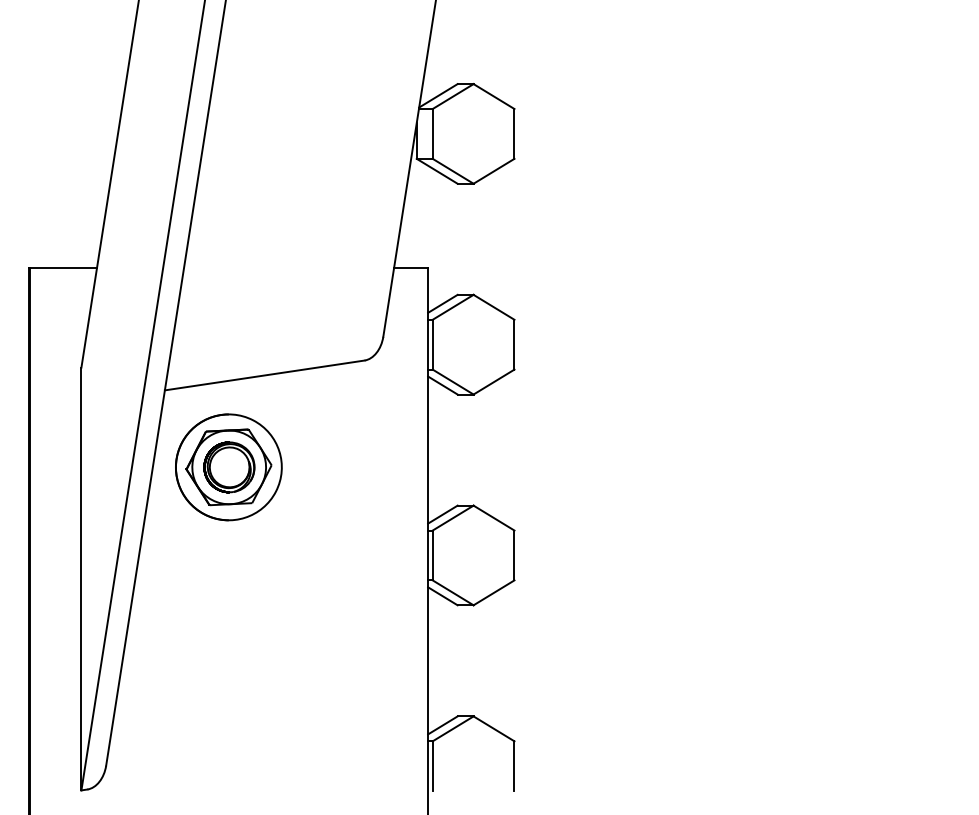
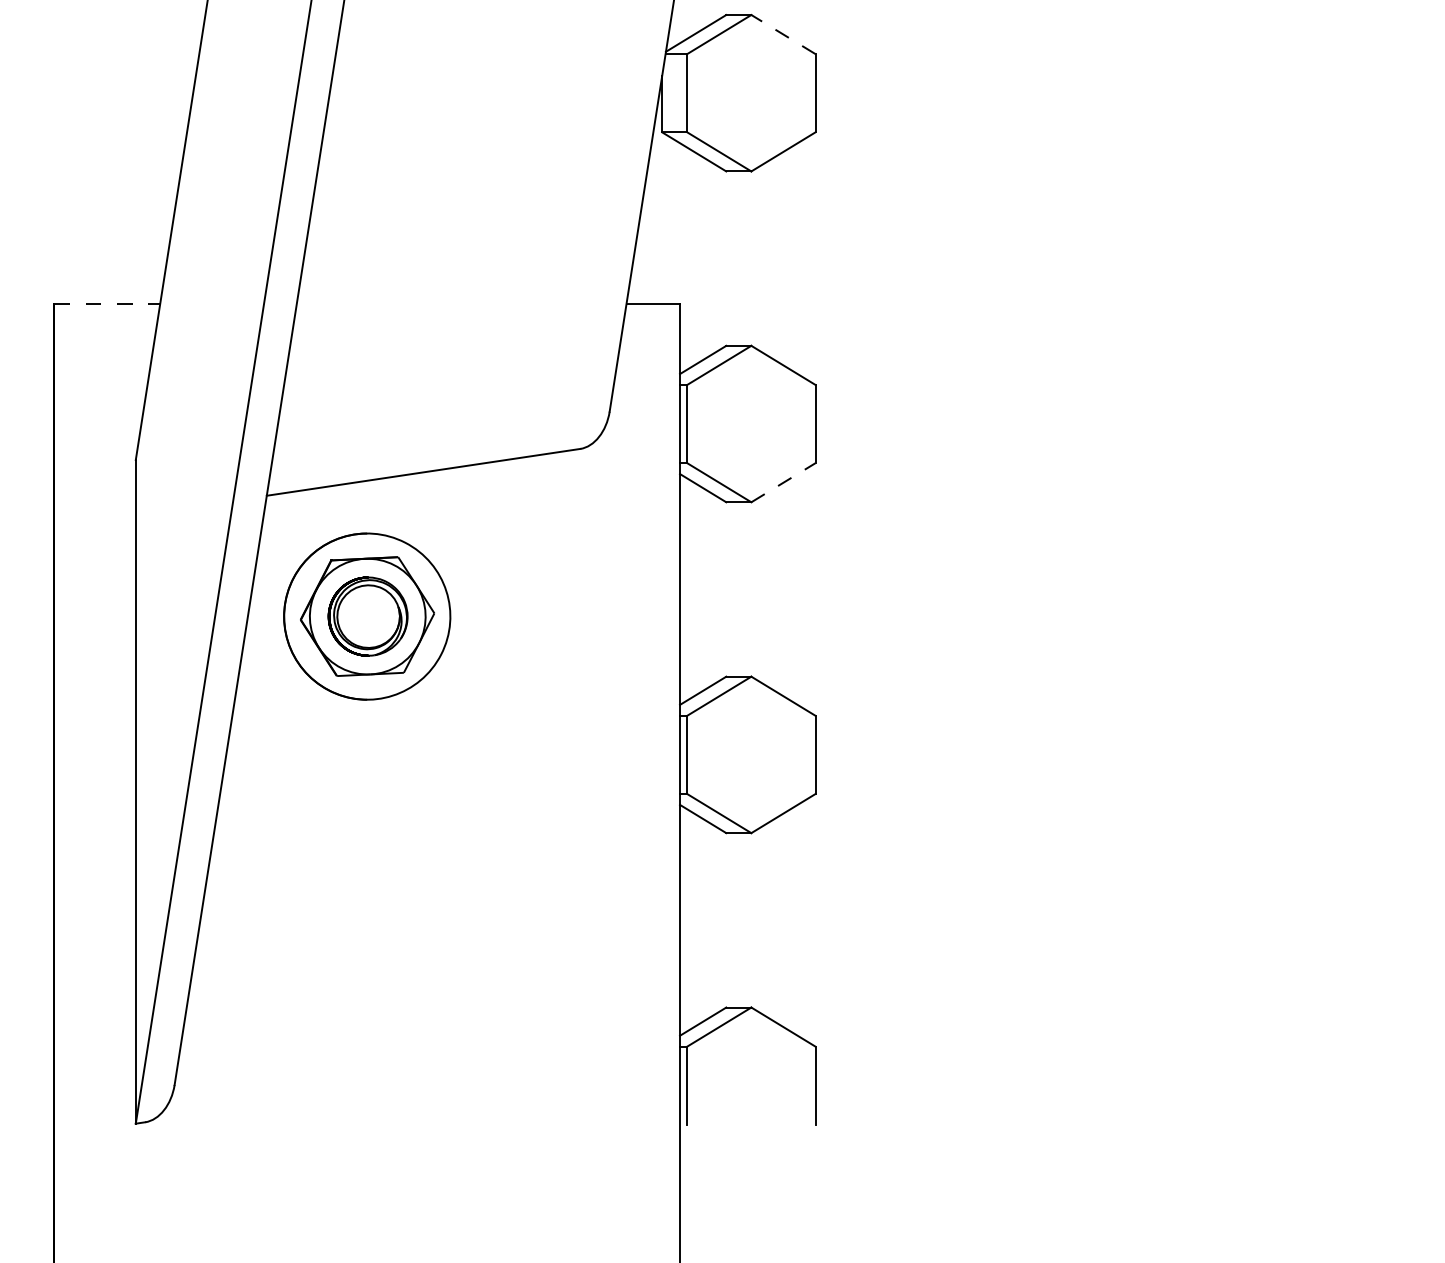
line: (494, 96) -> (784, 34), solid -> dashed
line: (63, 268) -> (107, 304), solid -> dashed
line: (494, 382) -> (784, 483), solid -> dashed

